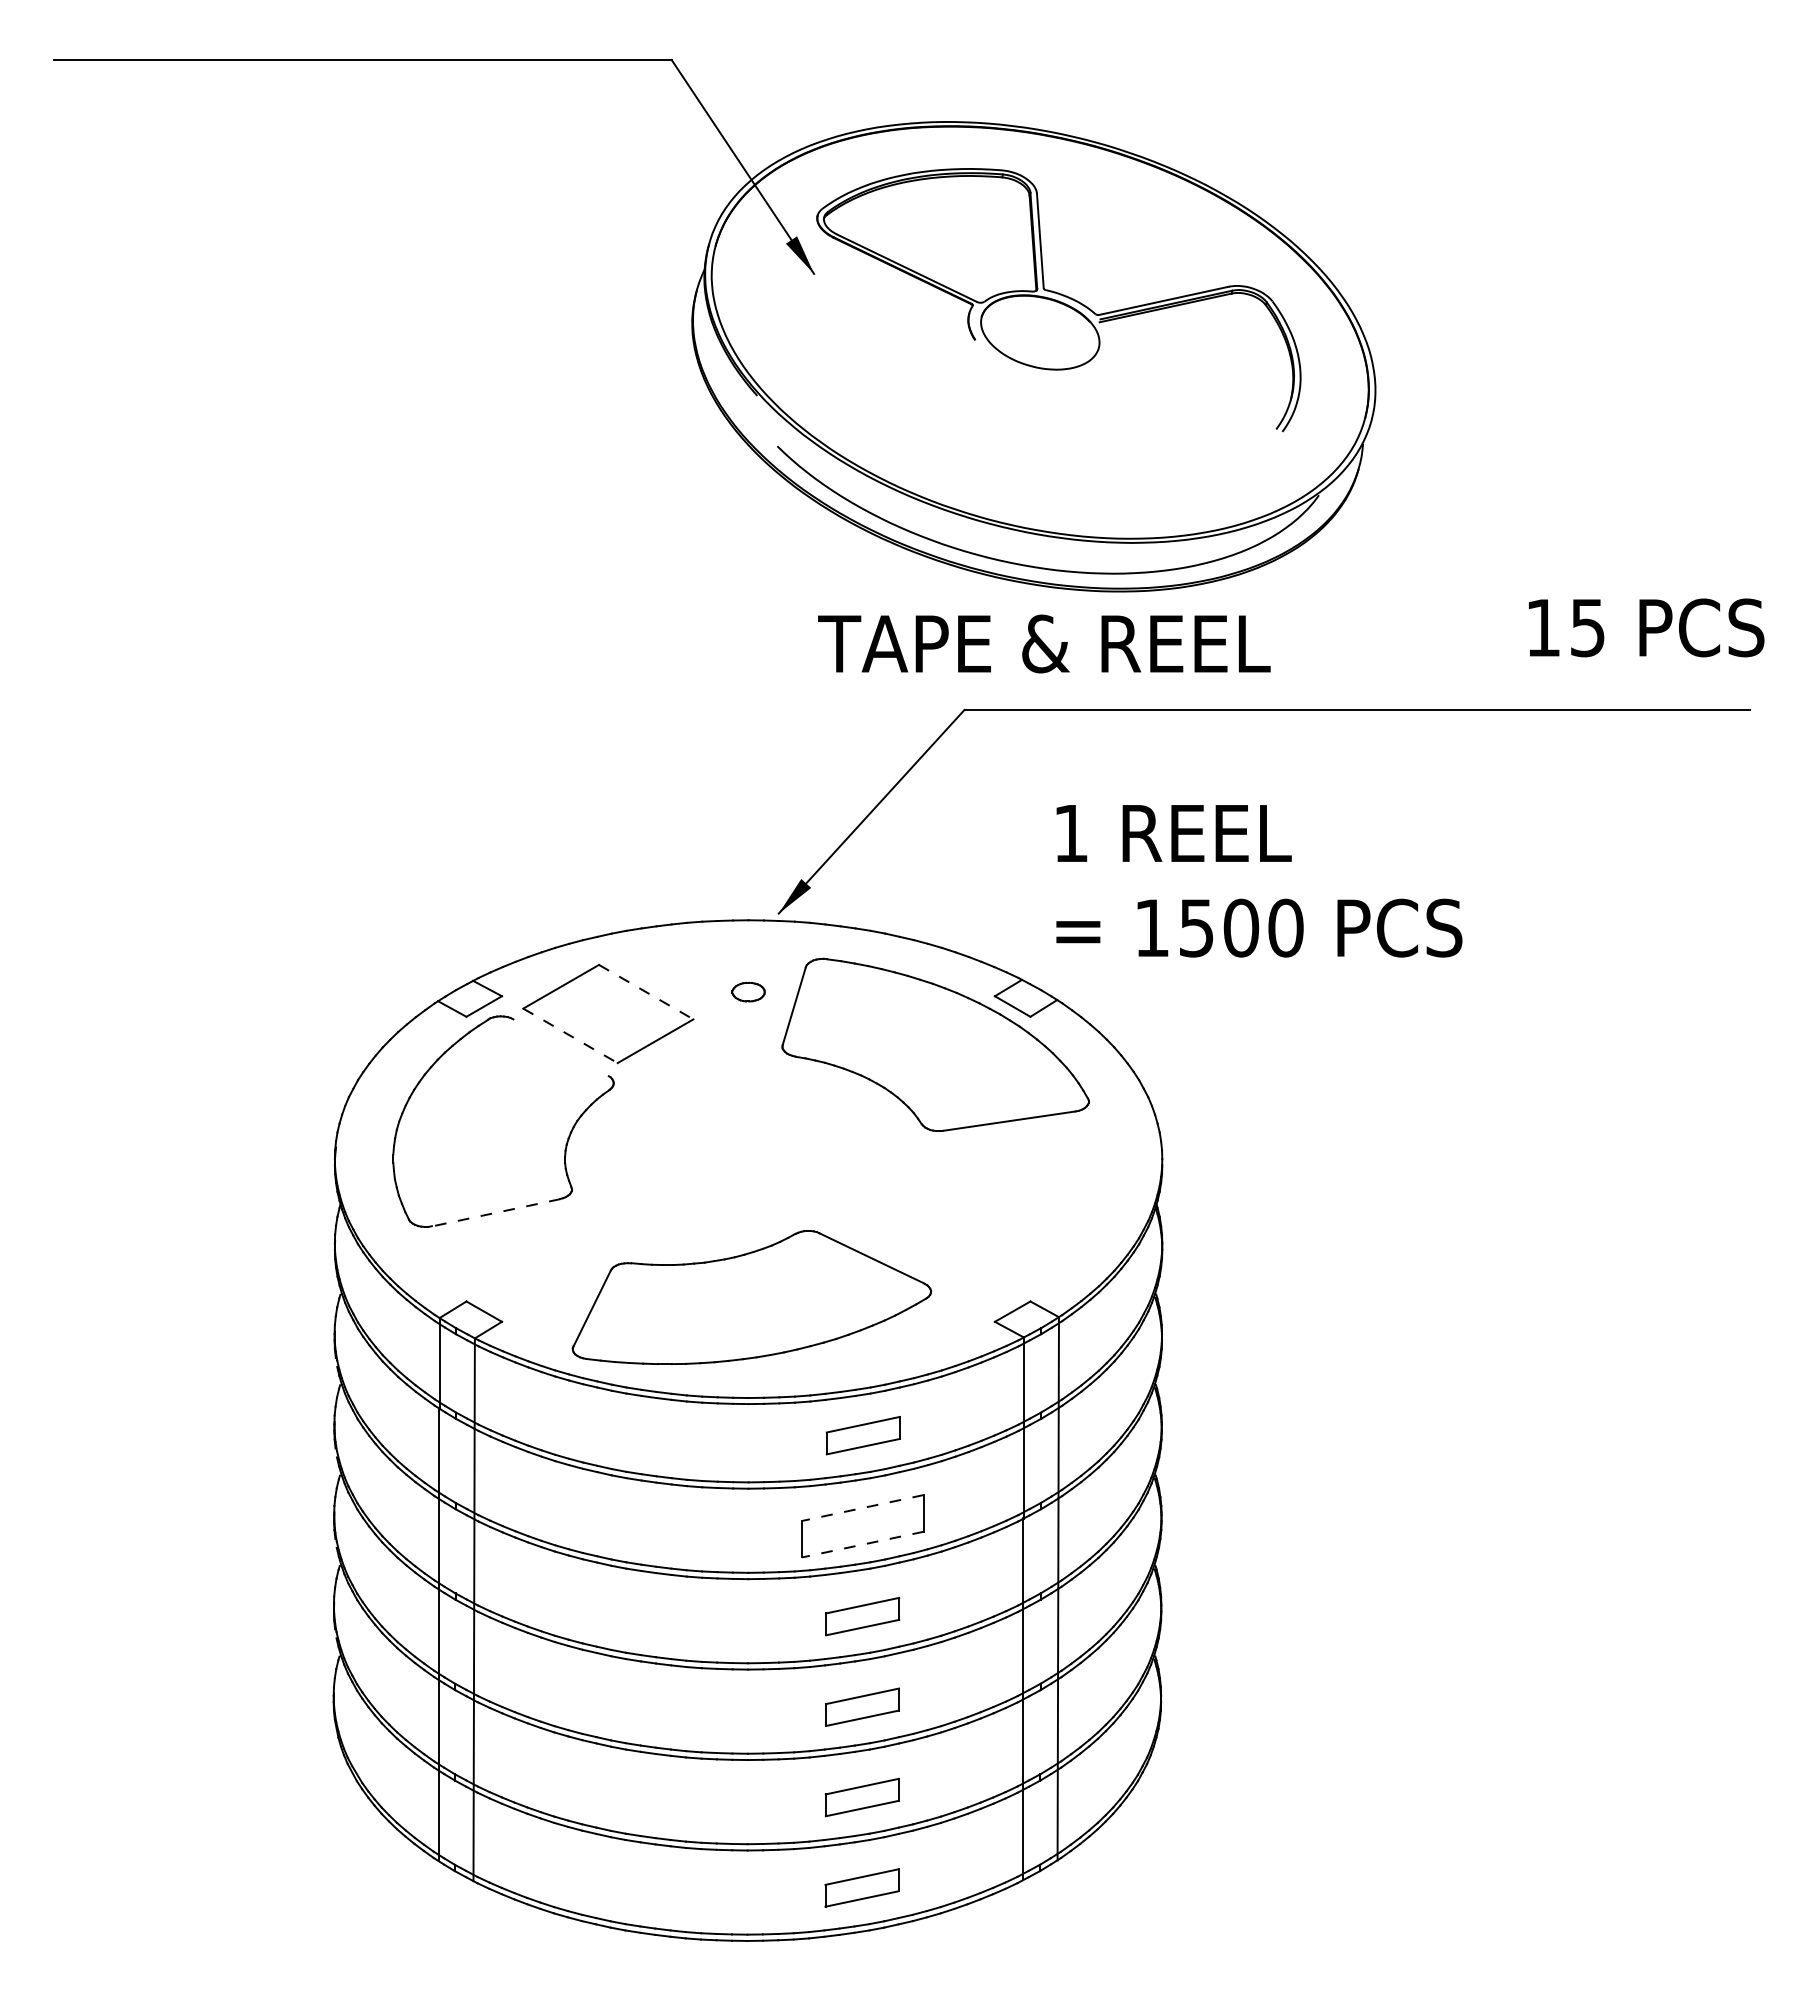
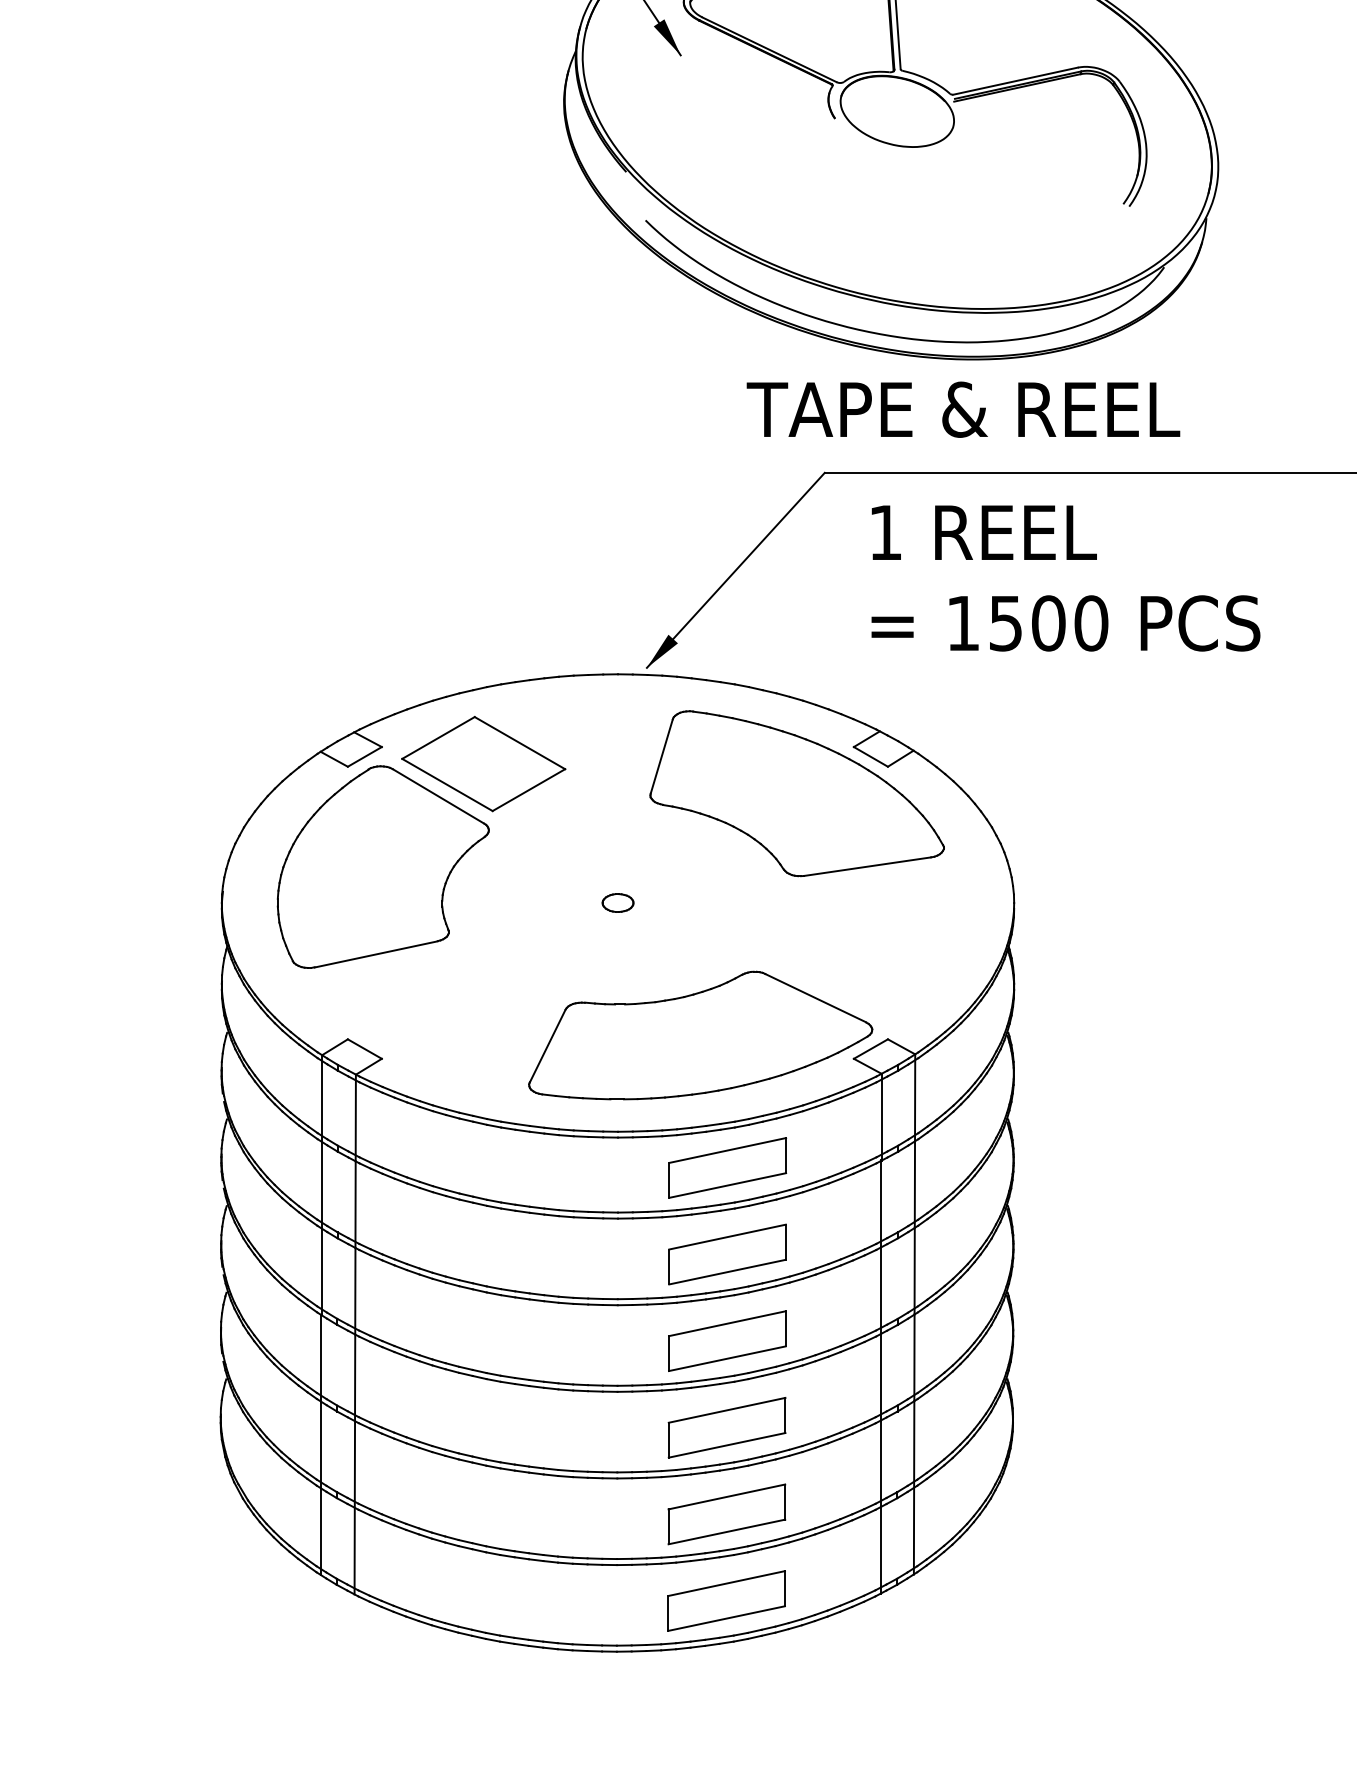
text: (1044, 643) -> (963, 409), moved
text: (1259, 881) -> (1066, 578), moved
part: (748, 991) -> (617, 902), moved
line: (646, 992) -> (520, 743), dashed -> solid
line: (570, 1035) -> (447, 784), dashed -> solid
line: (560, 1047) -> (437, 796), added
line: (496, 1212) -> (376, 954), dashed -> solid
part: (751, 1297) -> (700, 1035), moved
part: (863, 1435) -> (728, 1167), size x1.67
line: (862, 1508) -> (727, 1237), dashed -> solid
line: (862, 1544) -> (727, 1272), dashed -> solid
part: (862, 1616) -> (727, 1341), size x1.67
part: (862, 1707) -> (727, 1428), size x1.67
part: (862, 1797) -> (727, 1514), size x1.67
part: (861, 1887) -> (726, 1600), size x1.67

